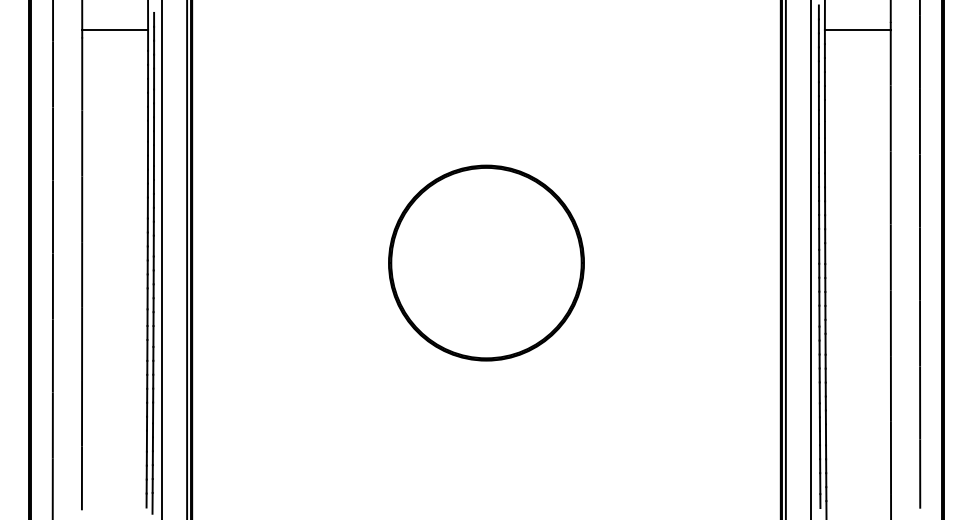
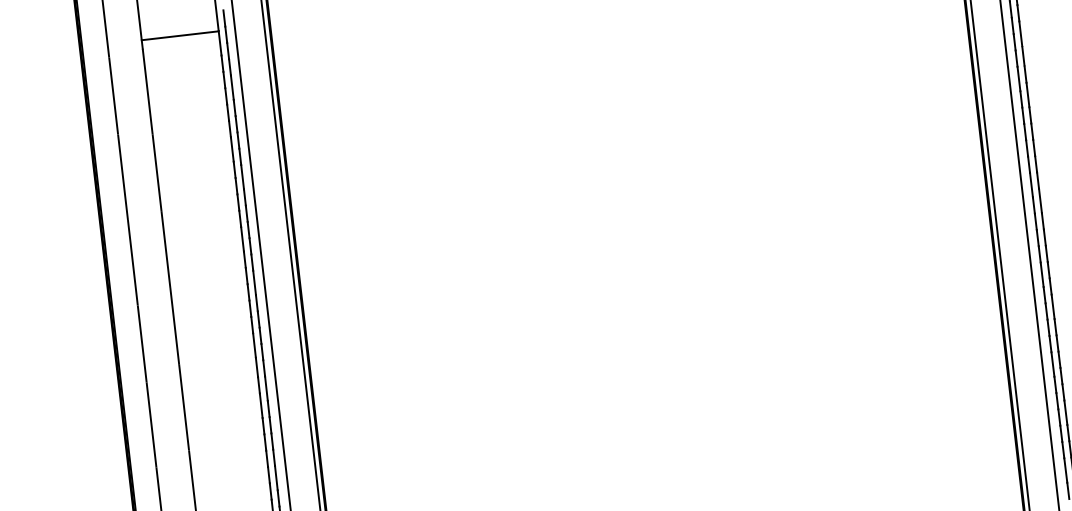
part: (486, 262) -> (645, 257), removed

